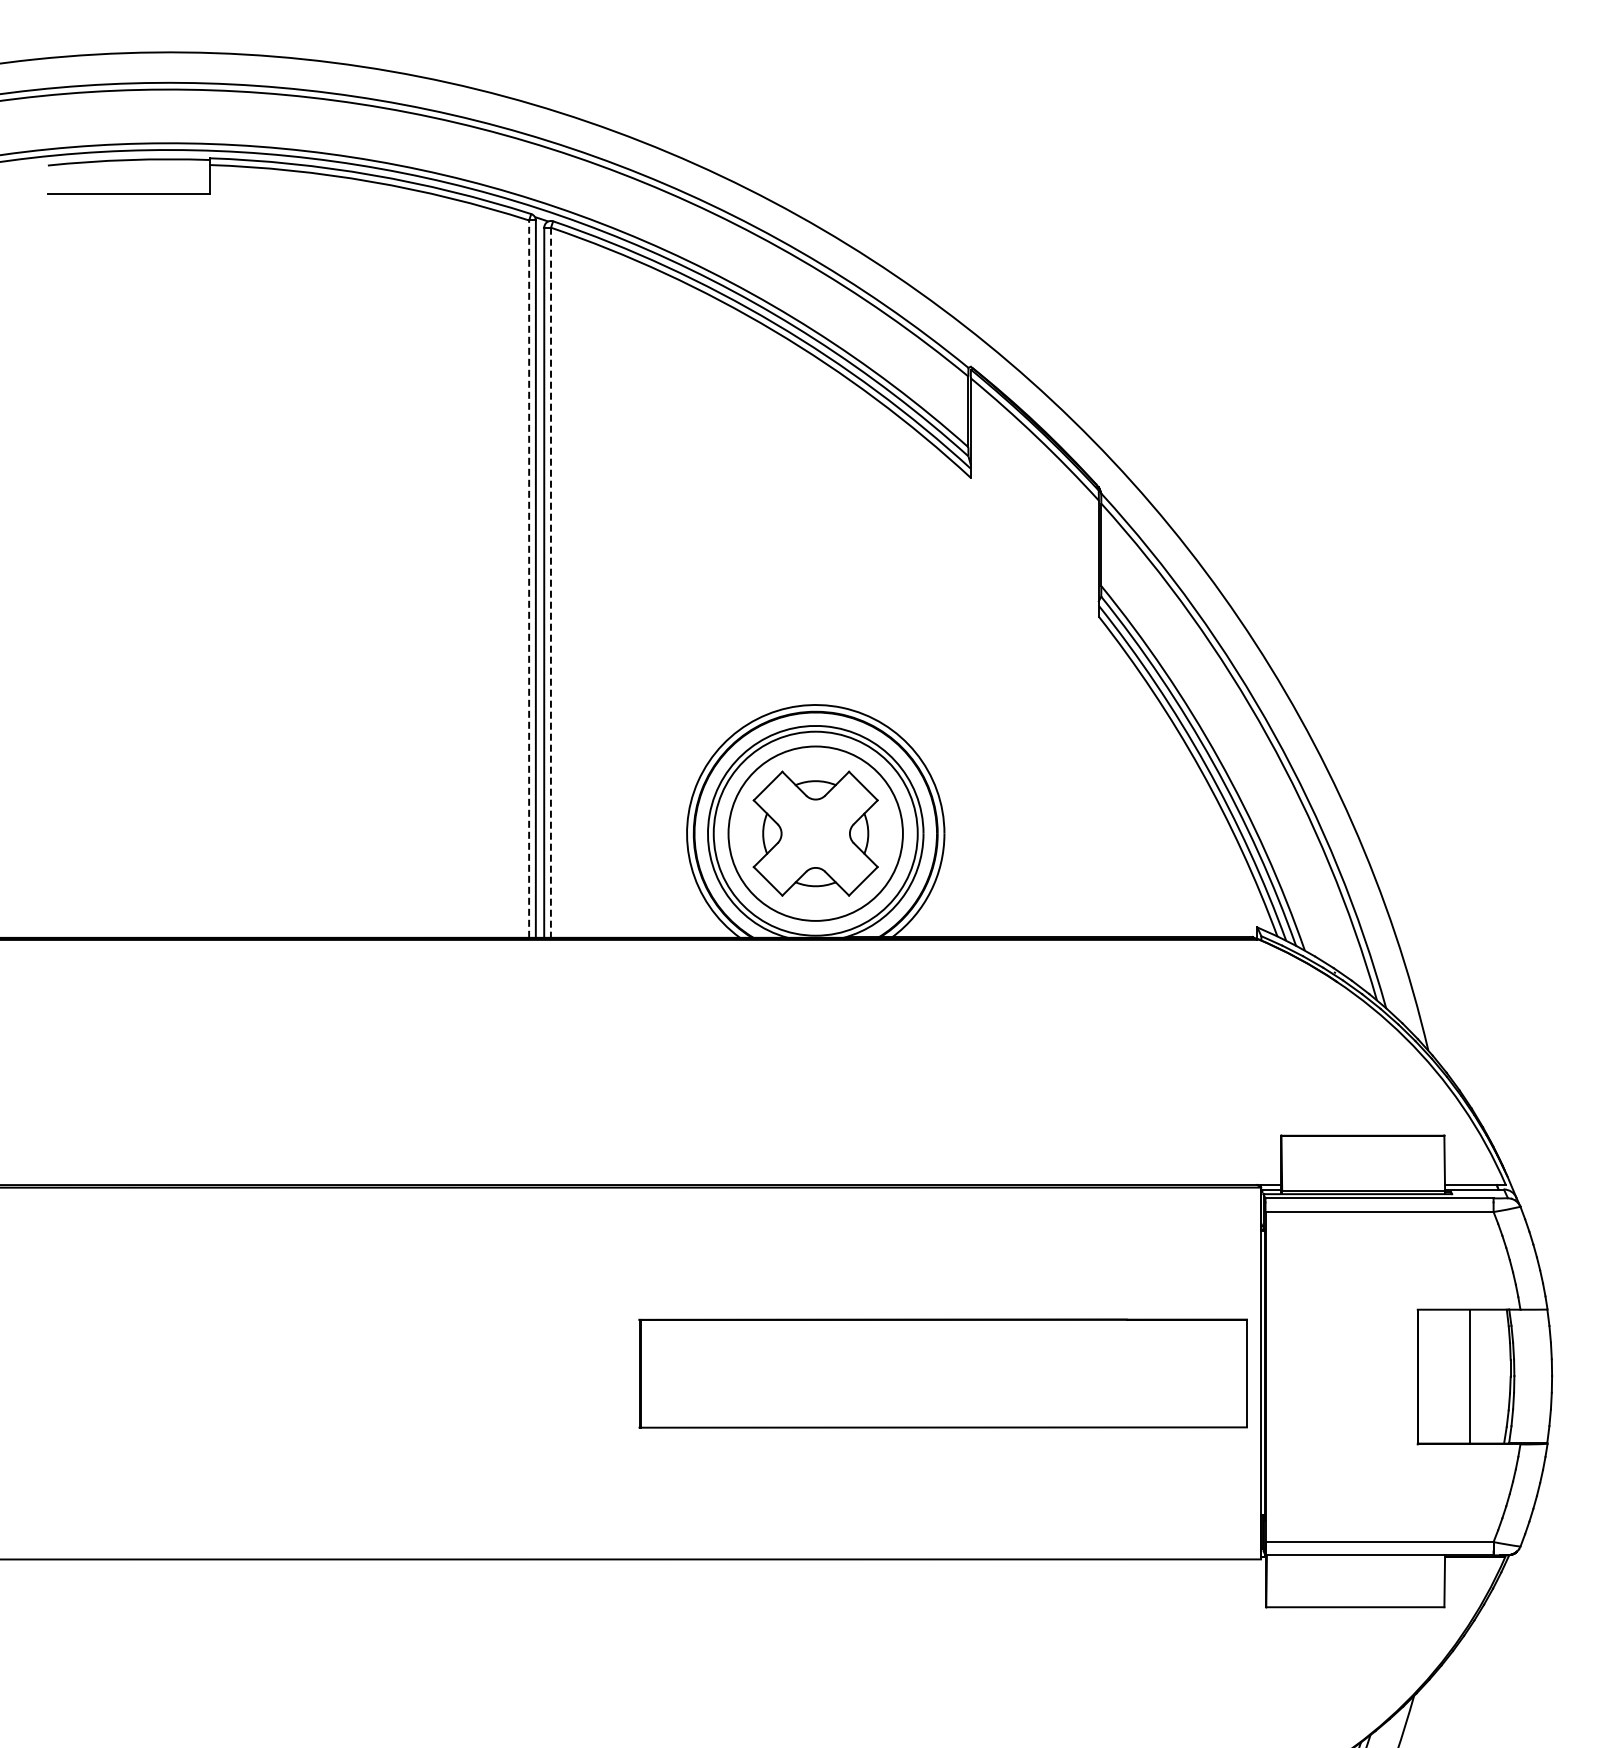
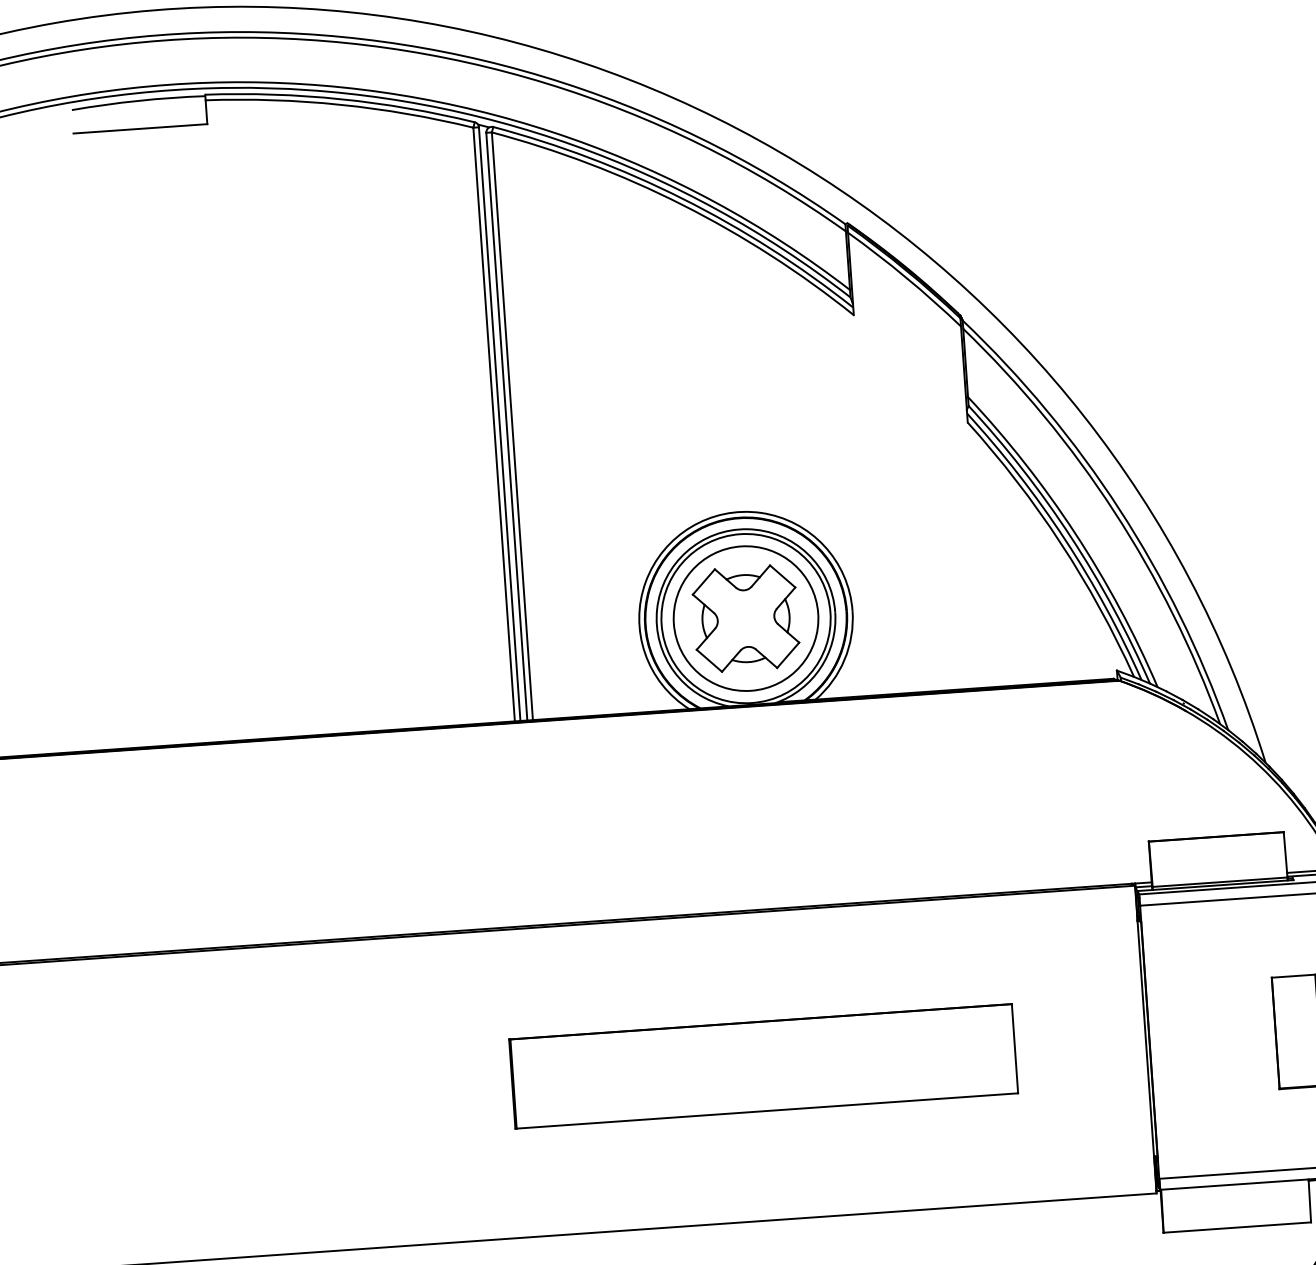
line: (529, 579) -> (494, 424), dashed -> solid
line: (550, 583) -> (512, 426), dashed -> solid
part: (942, 1373) -> (763, 1066), moved

